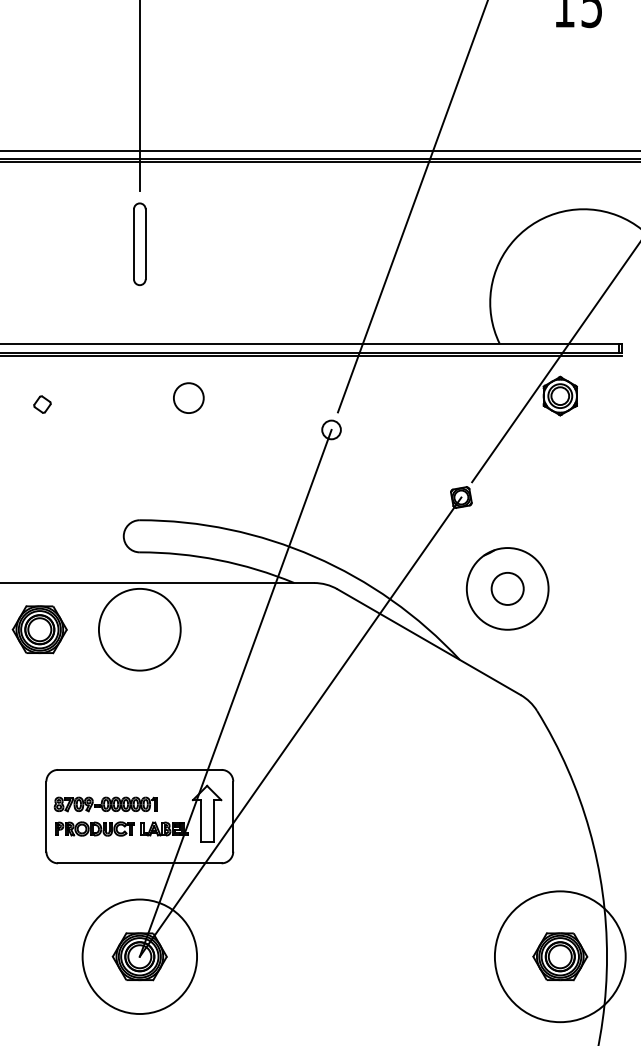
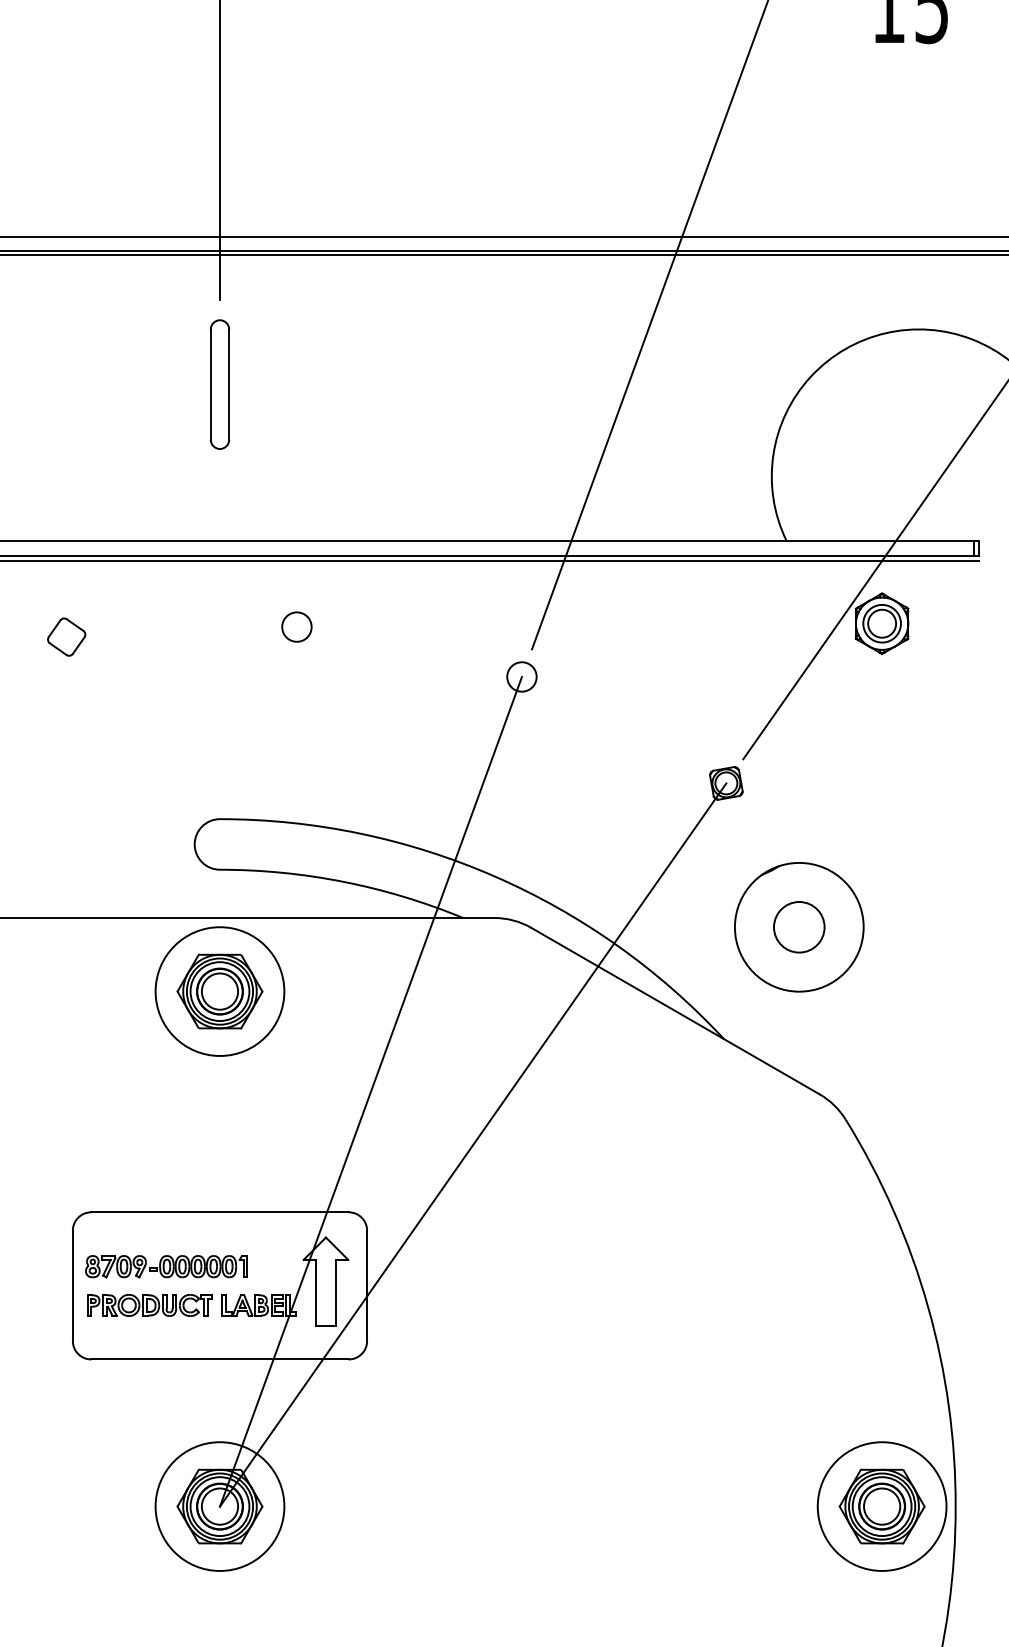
circle: (188, 398) -> (296, 627), size x0.62
part: (42, 404) -> (66, 636), size x1.43
part: (39, 629) -> (219, 991), moved
circle: (139, 956) -> (219, 1506), size x0.71
circle: (560, 956) -> (882, 1506), size x0.62

